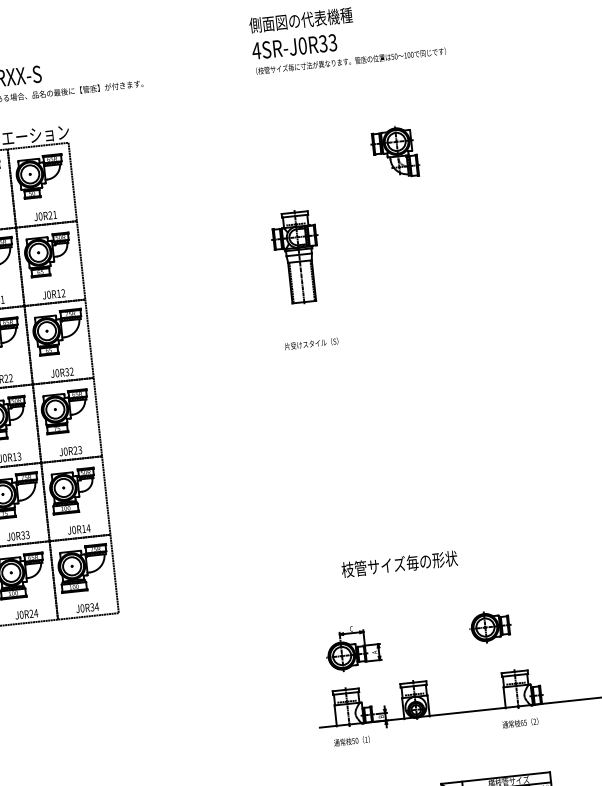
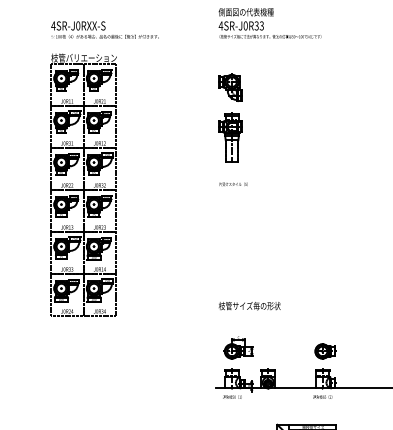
part: (394, 152) -> (230, 87), moved
text: (399, 565) -> (249, 306), moved
part: (490, 627) -> (325, 351), moved

